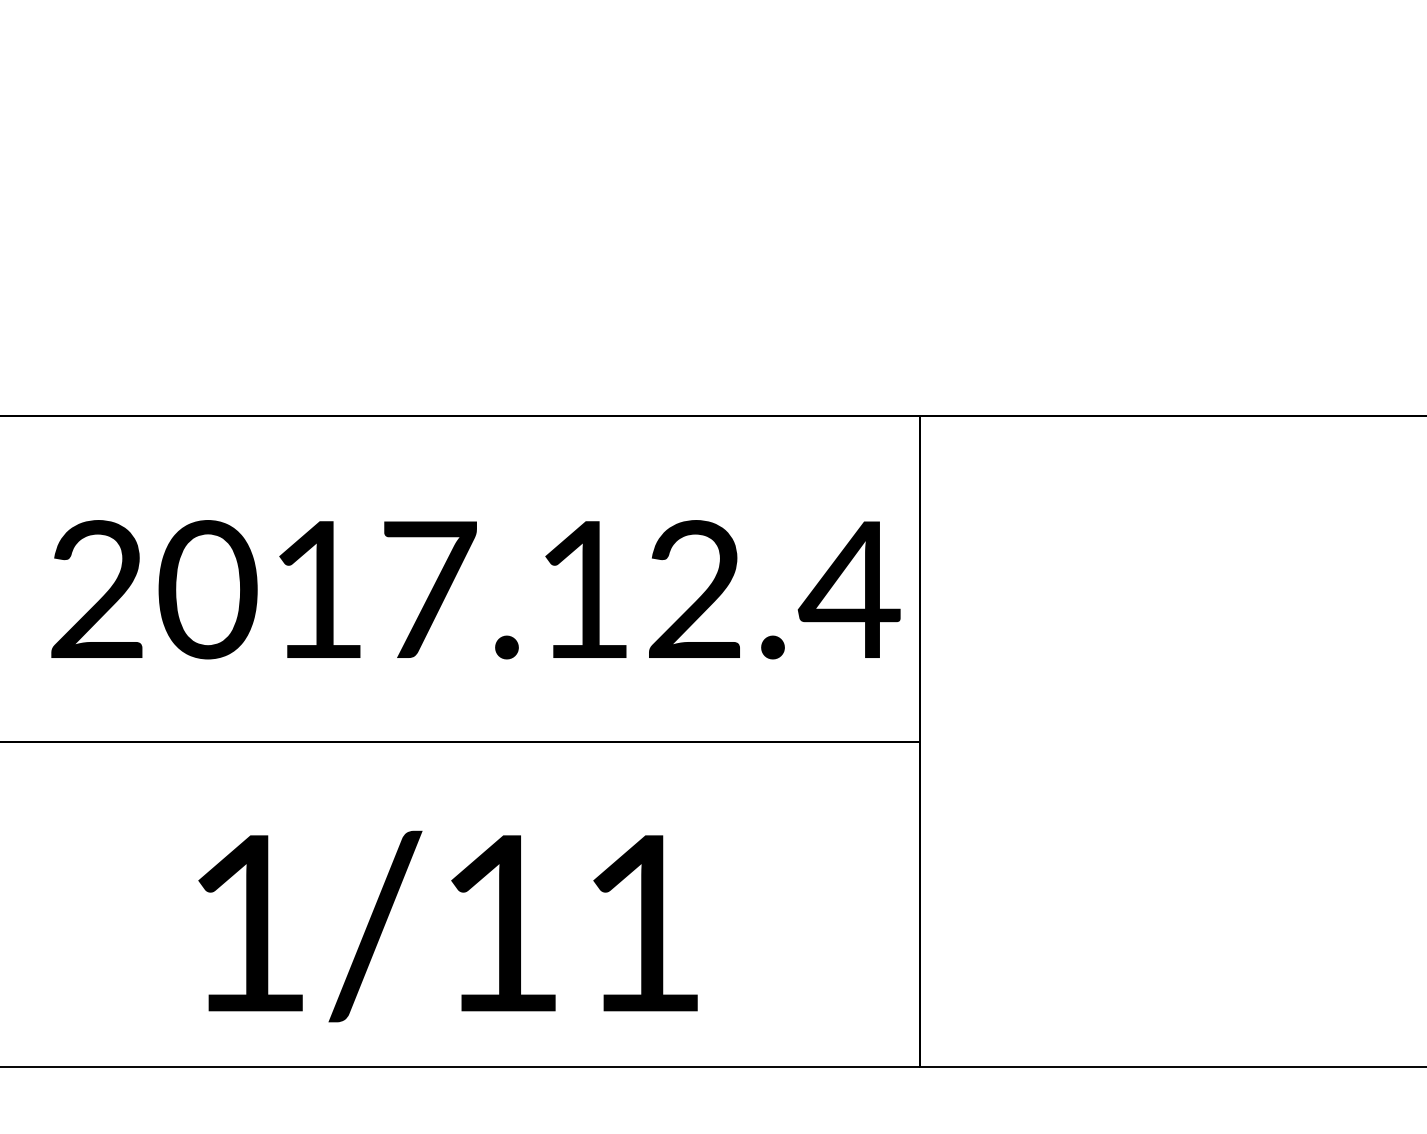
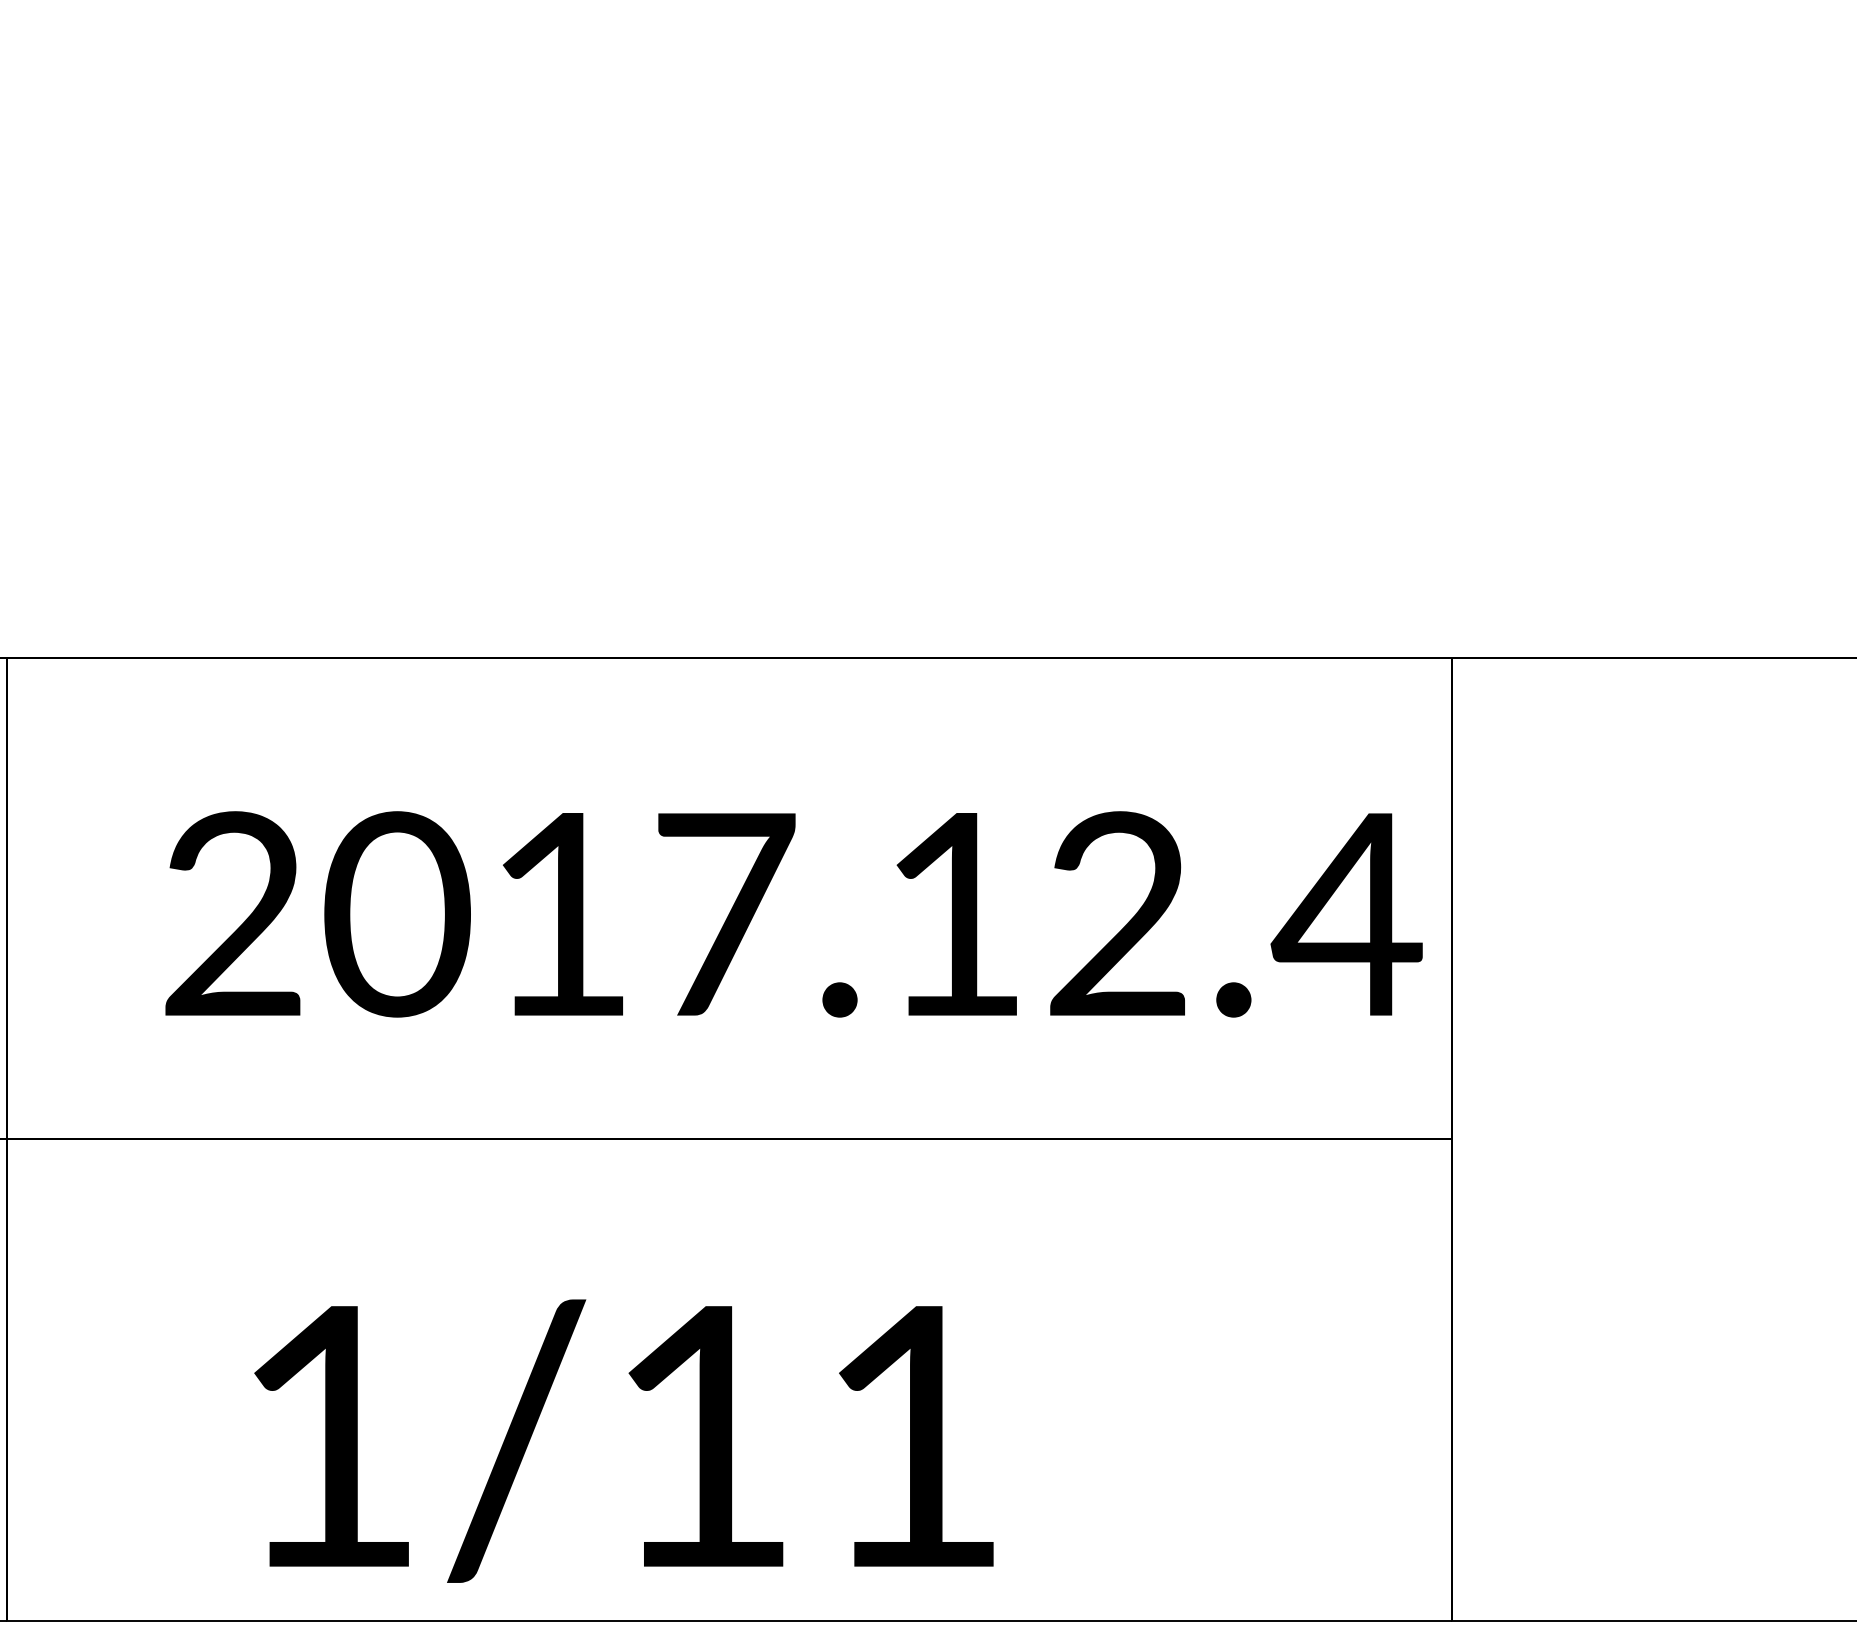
text: (447, 926) -> (623, 1441), moved

